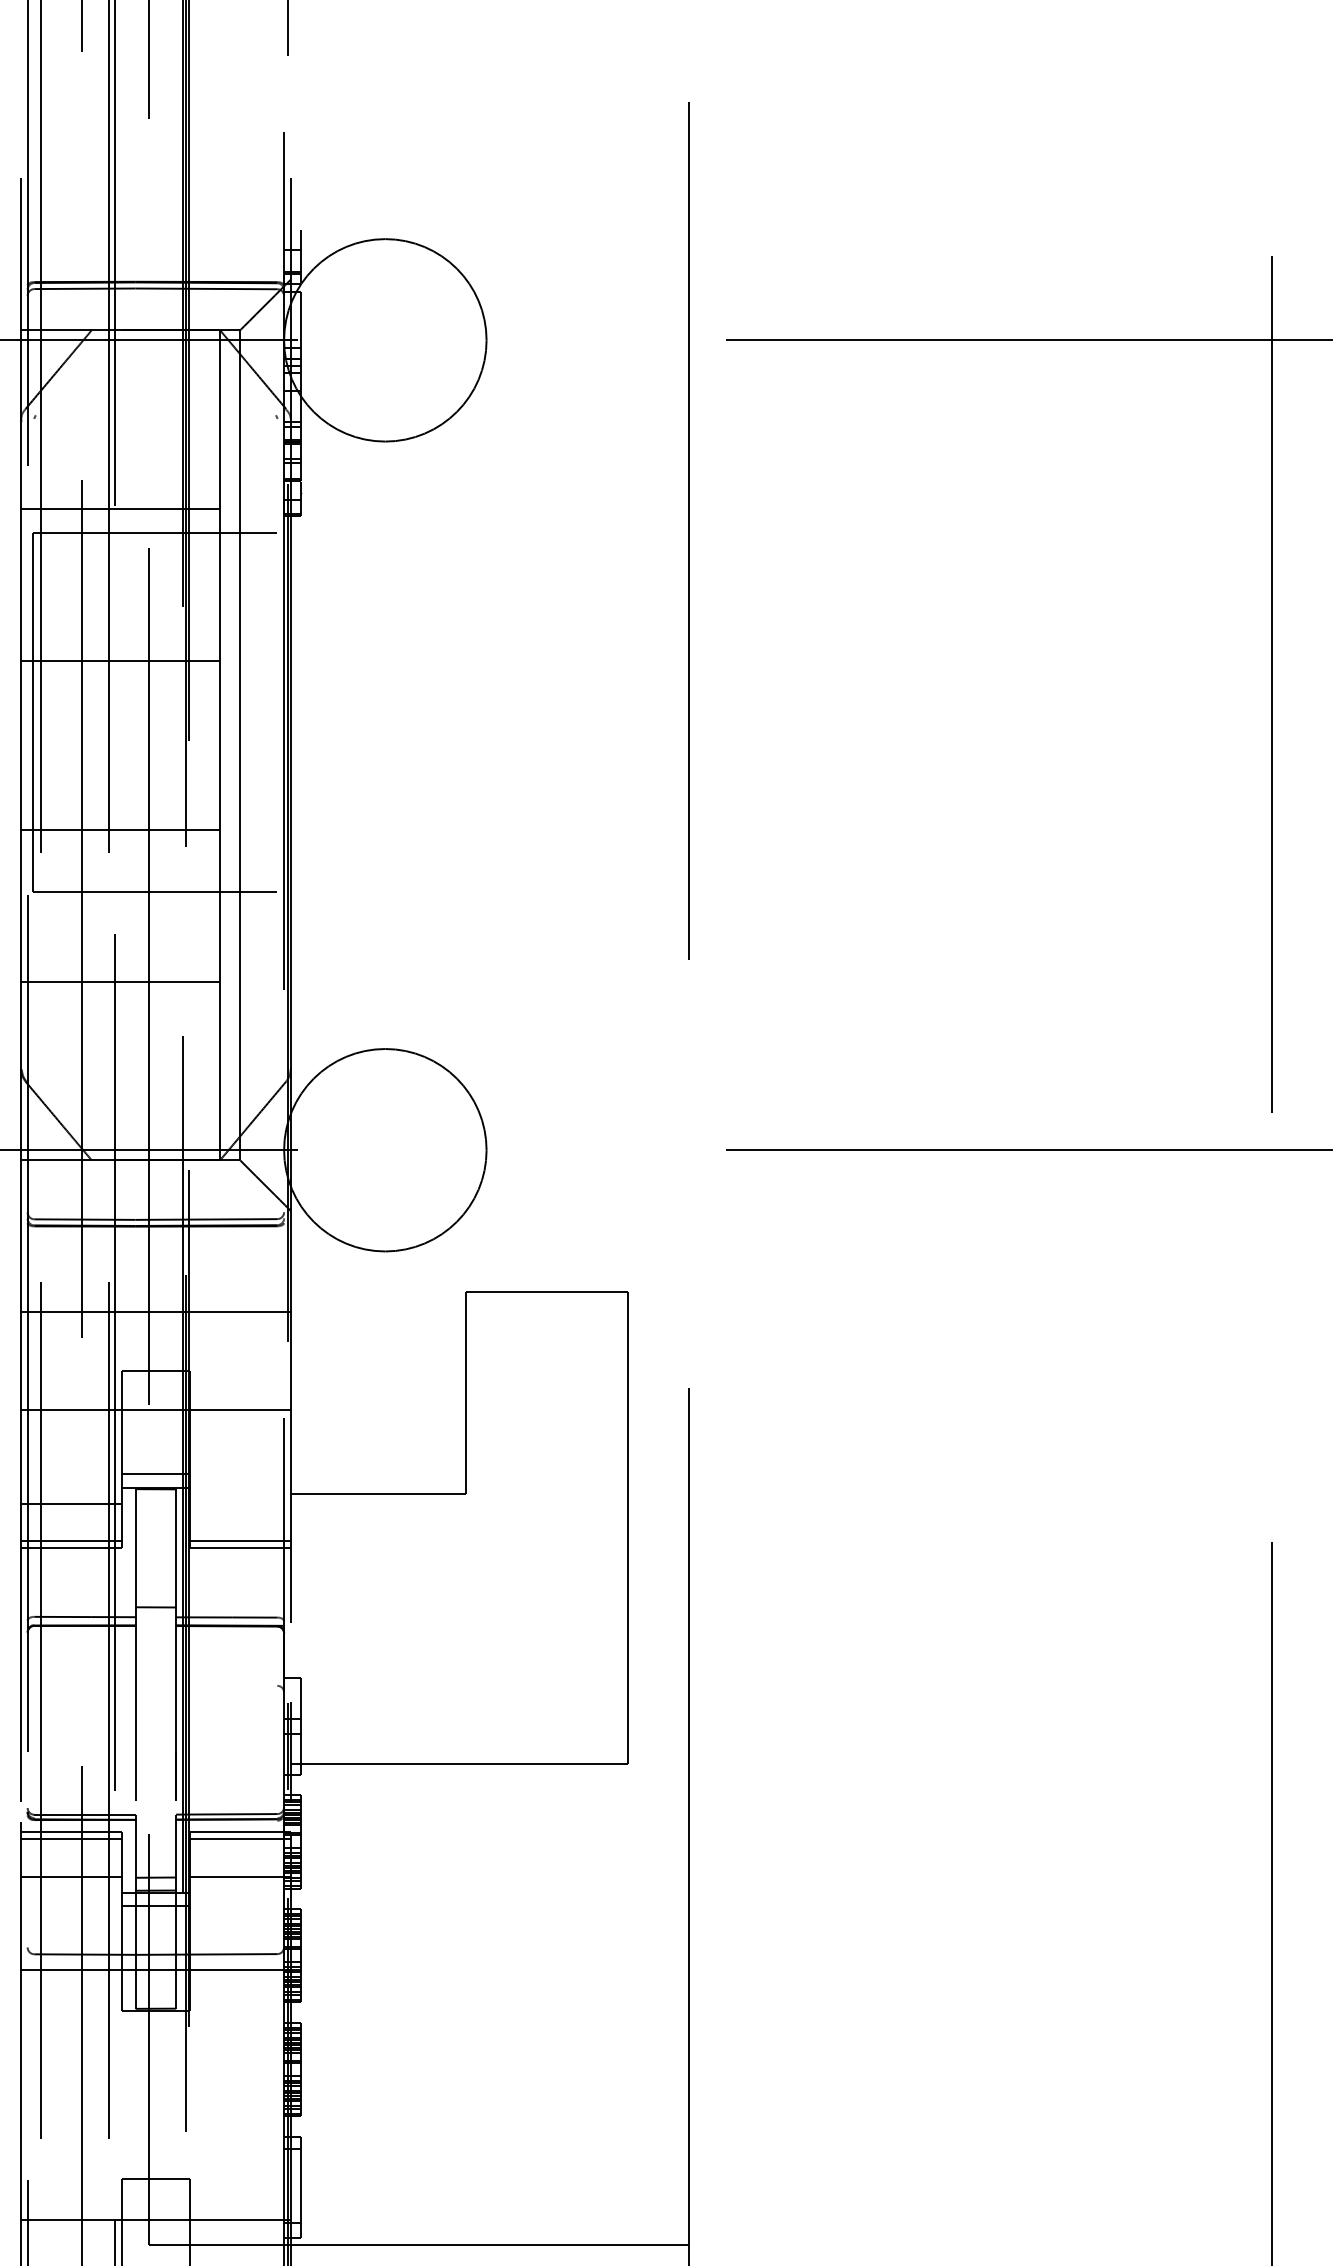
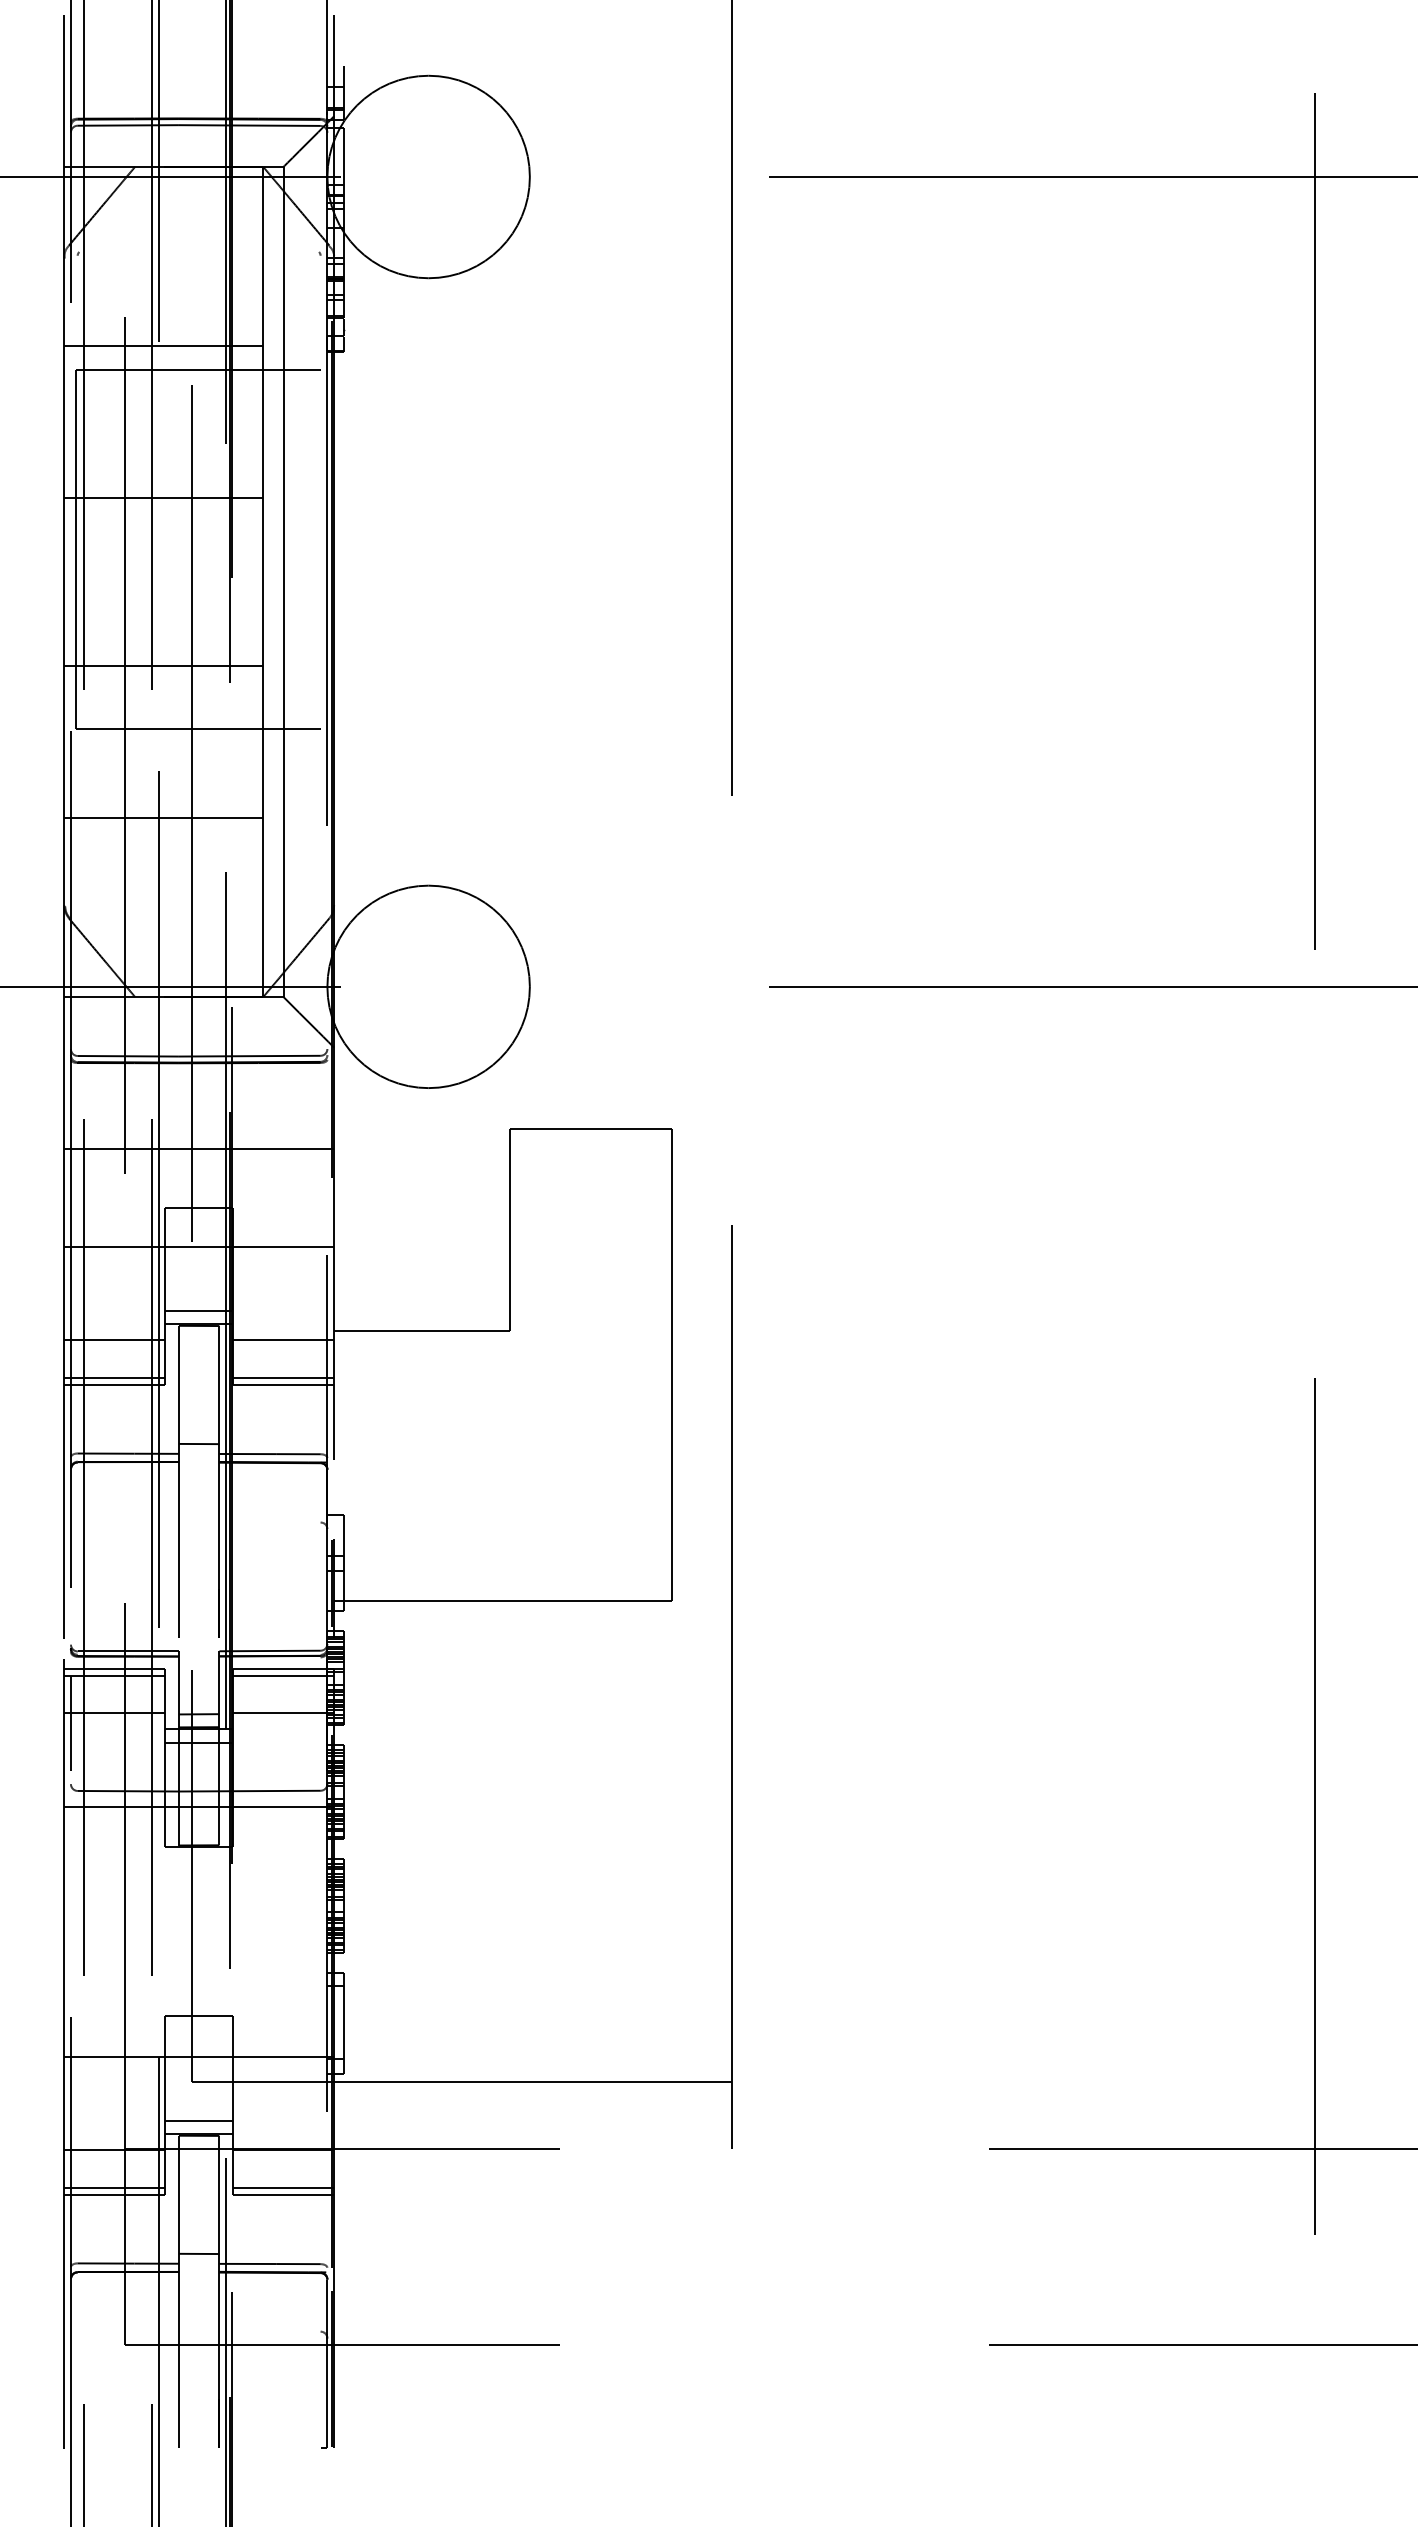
line: (240, 1503) -> (283, 1340), added
line: (27, 1886) -> (70, 1723), added

